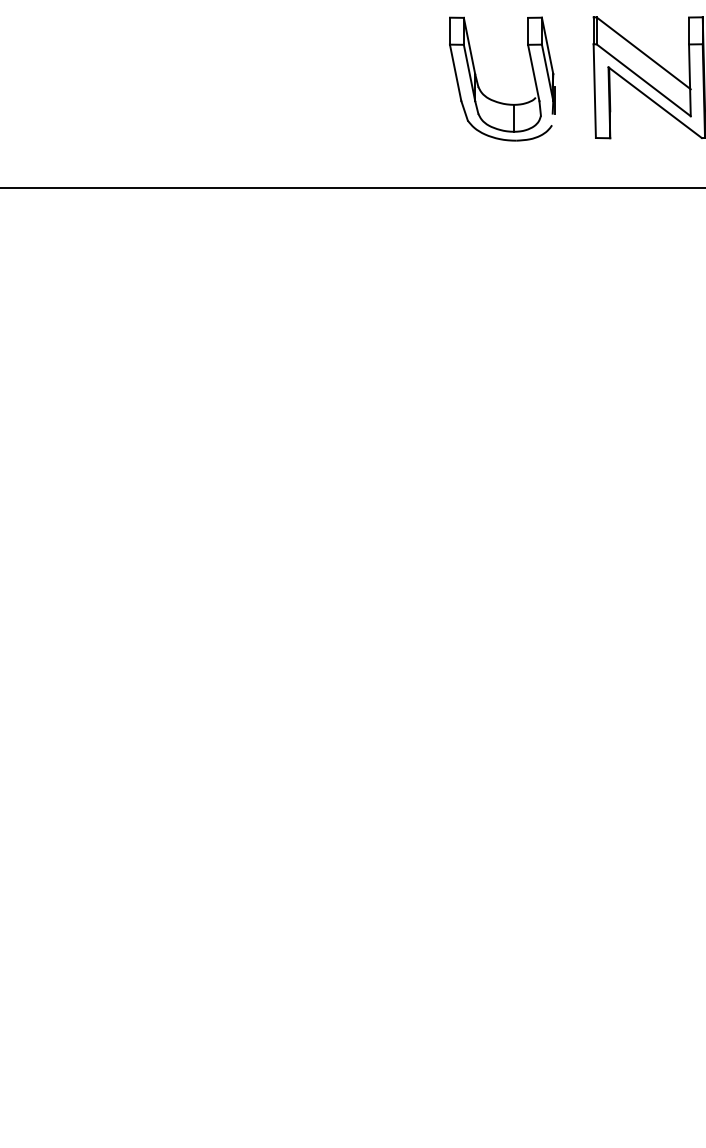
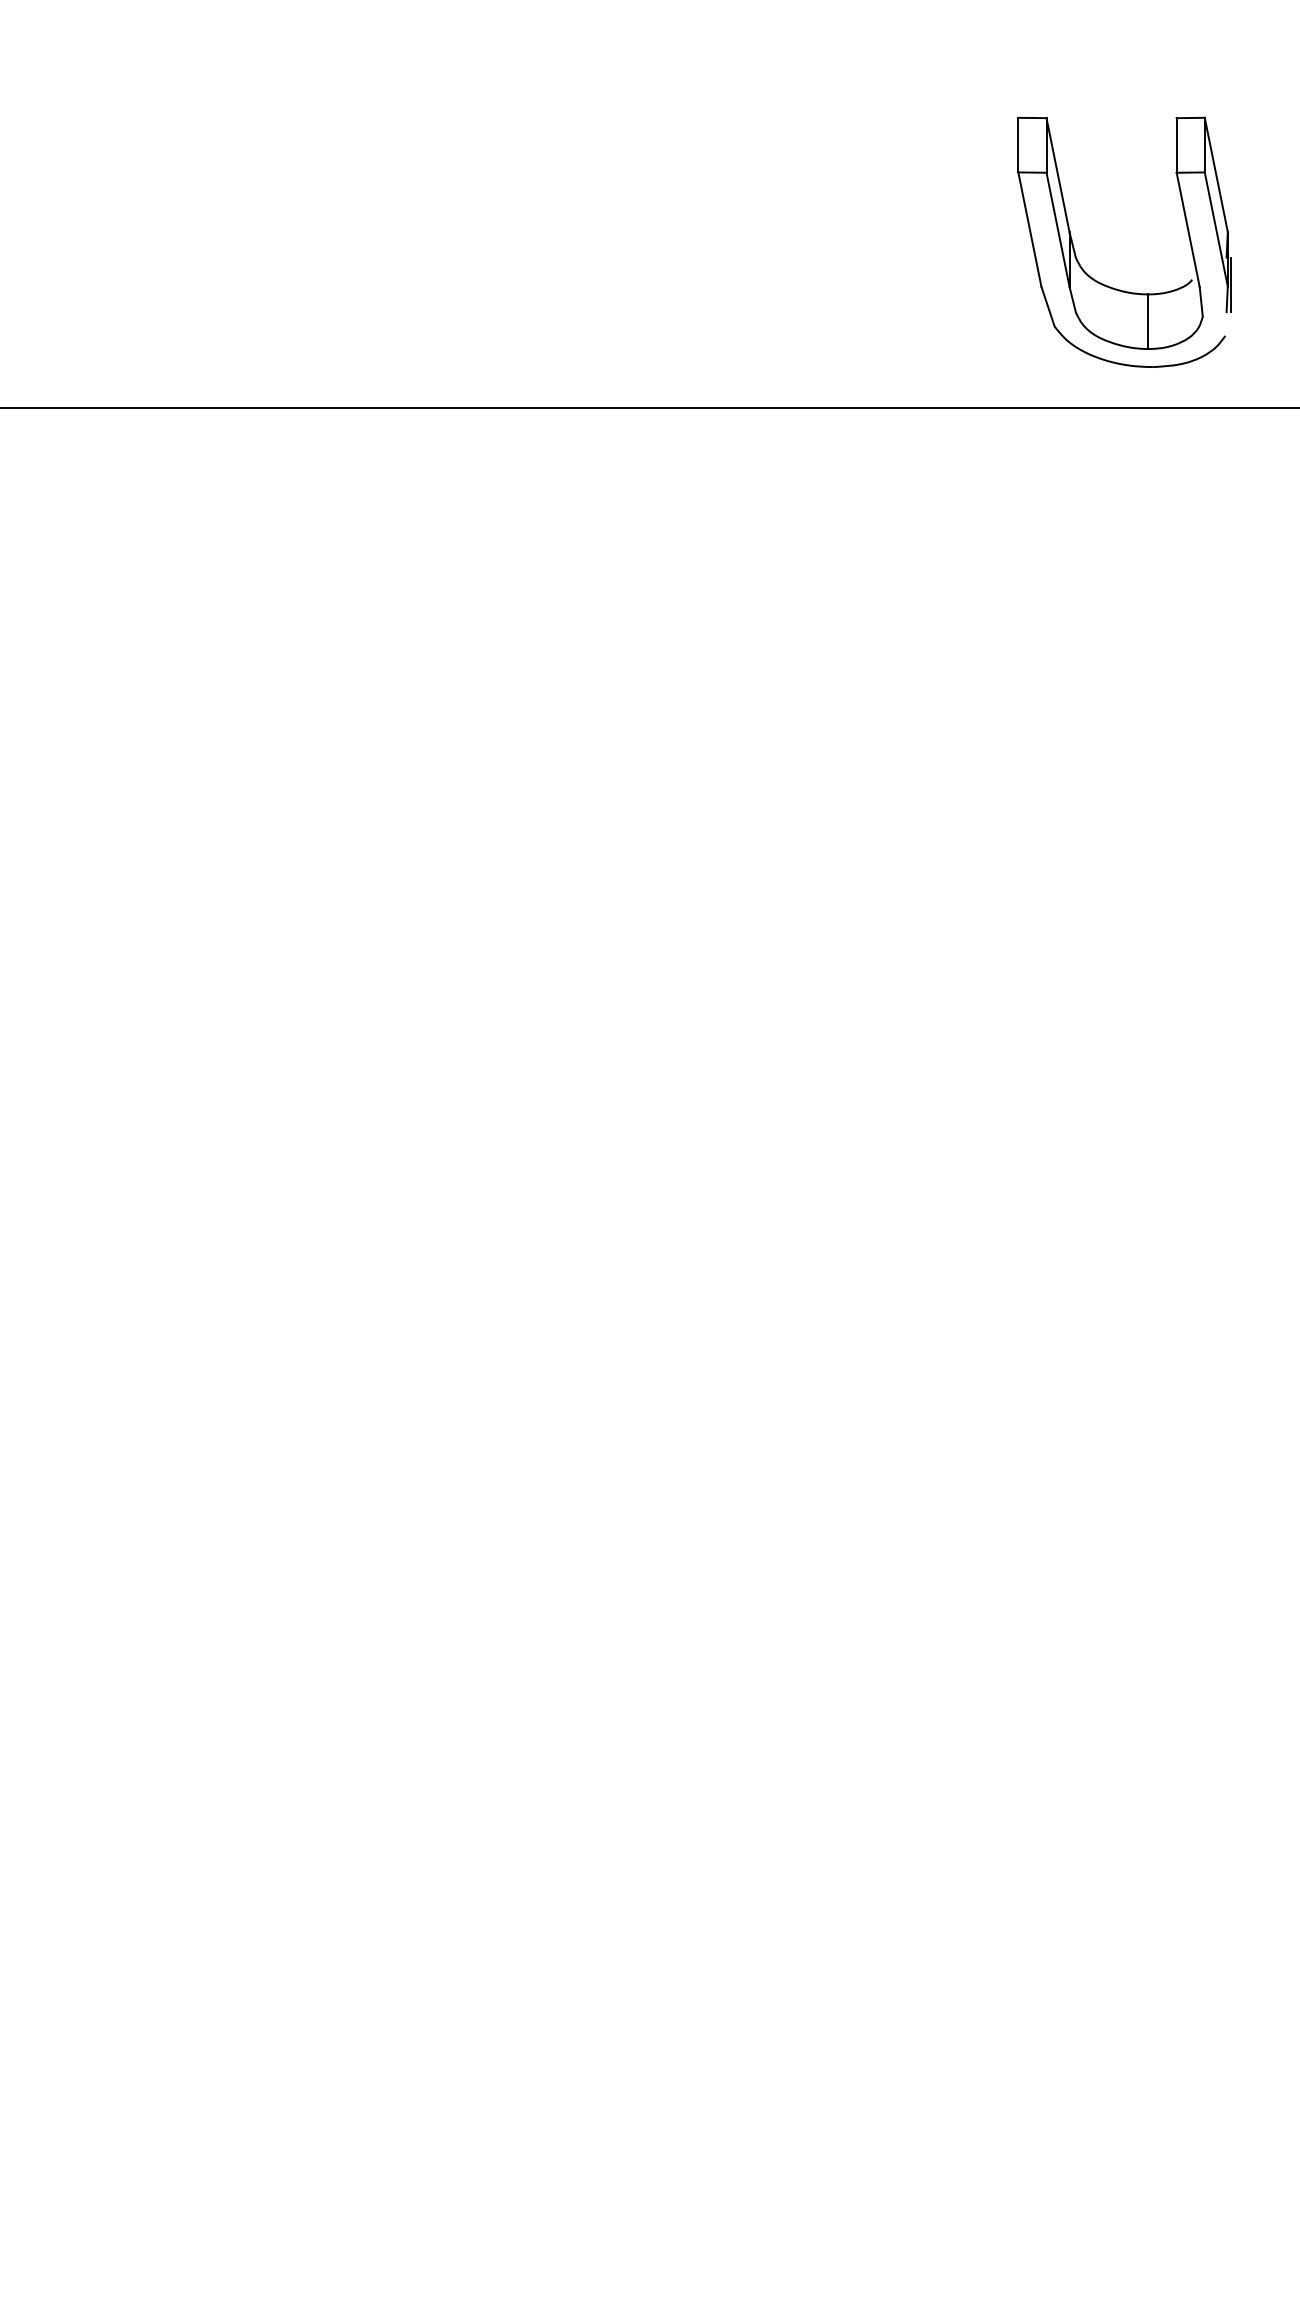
part: (496, 100) -> (1112, 285), moved

